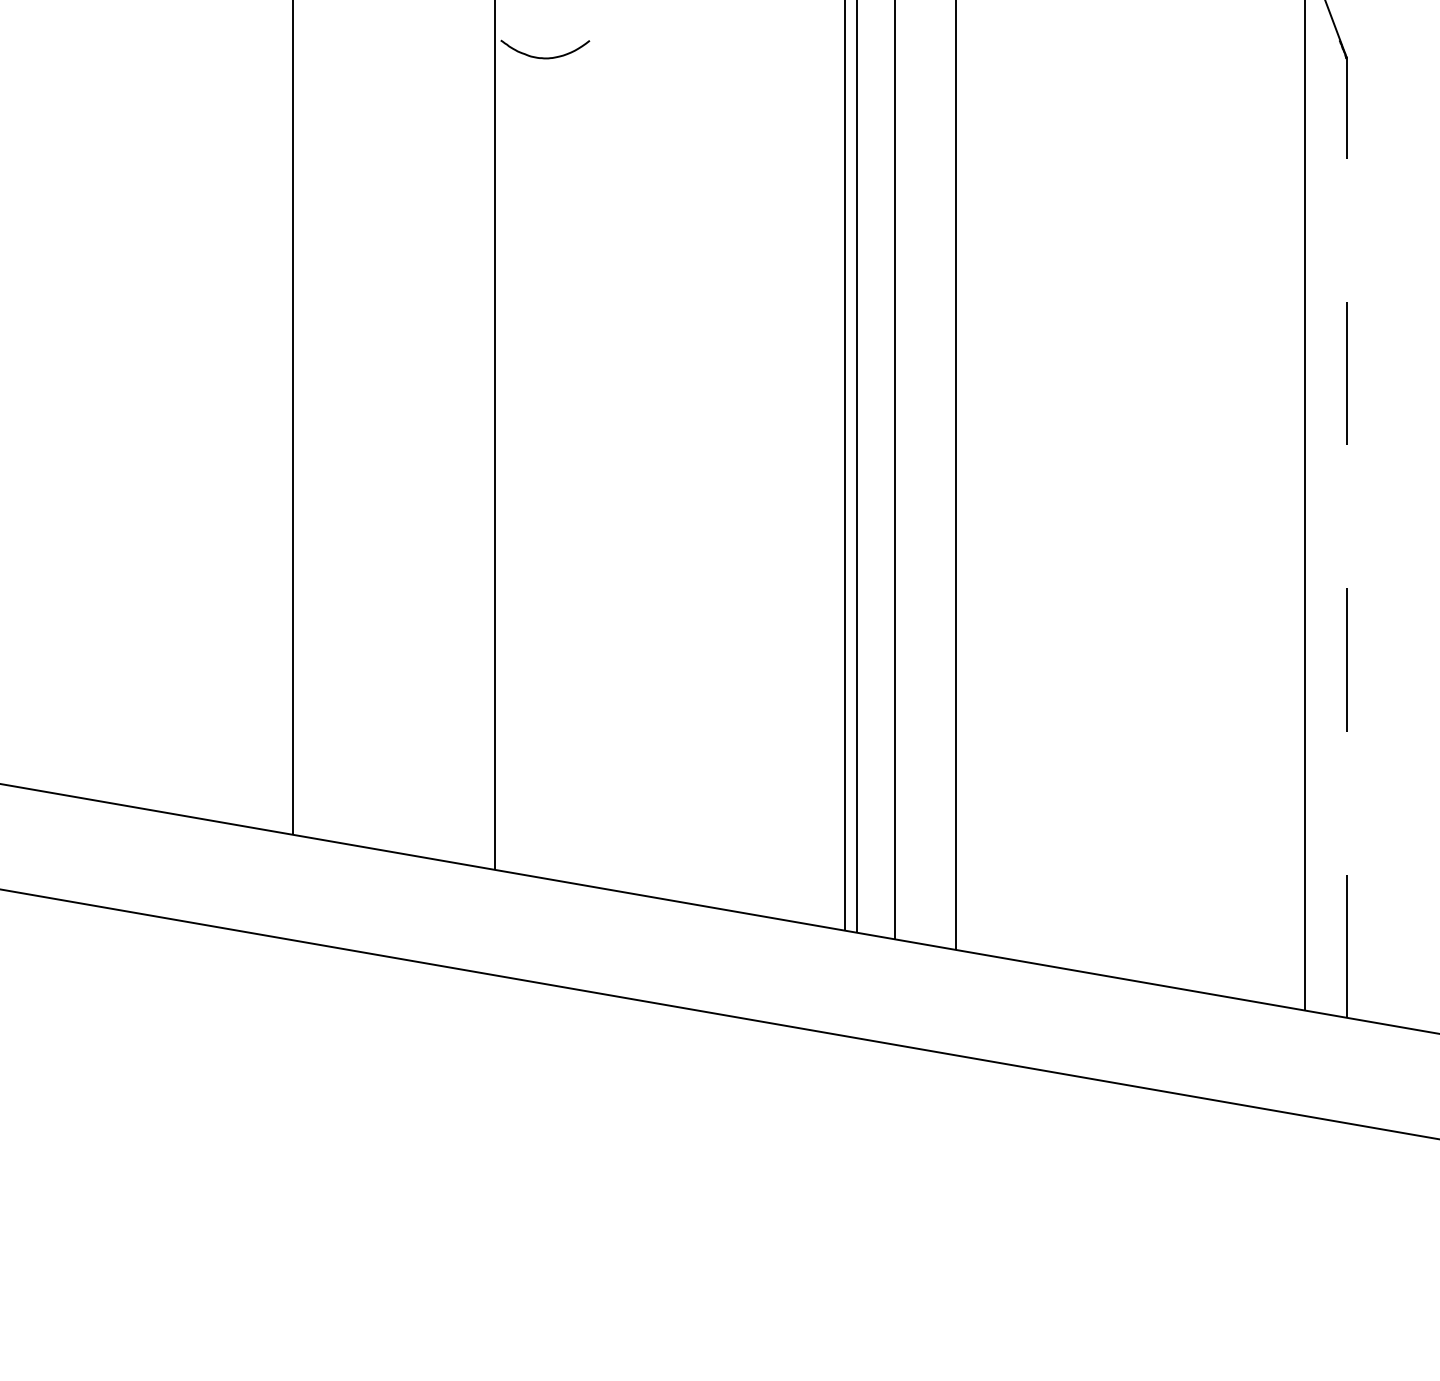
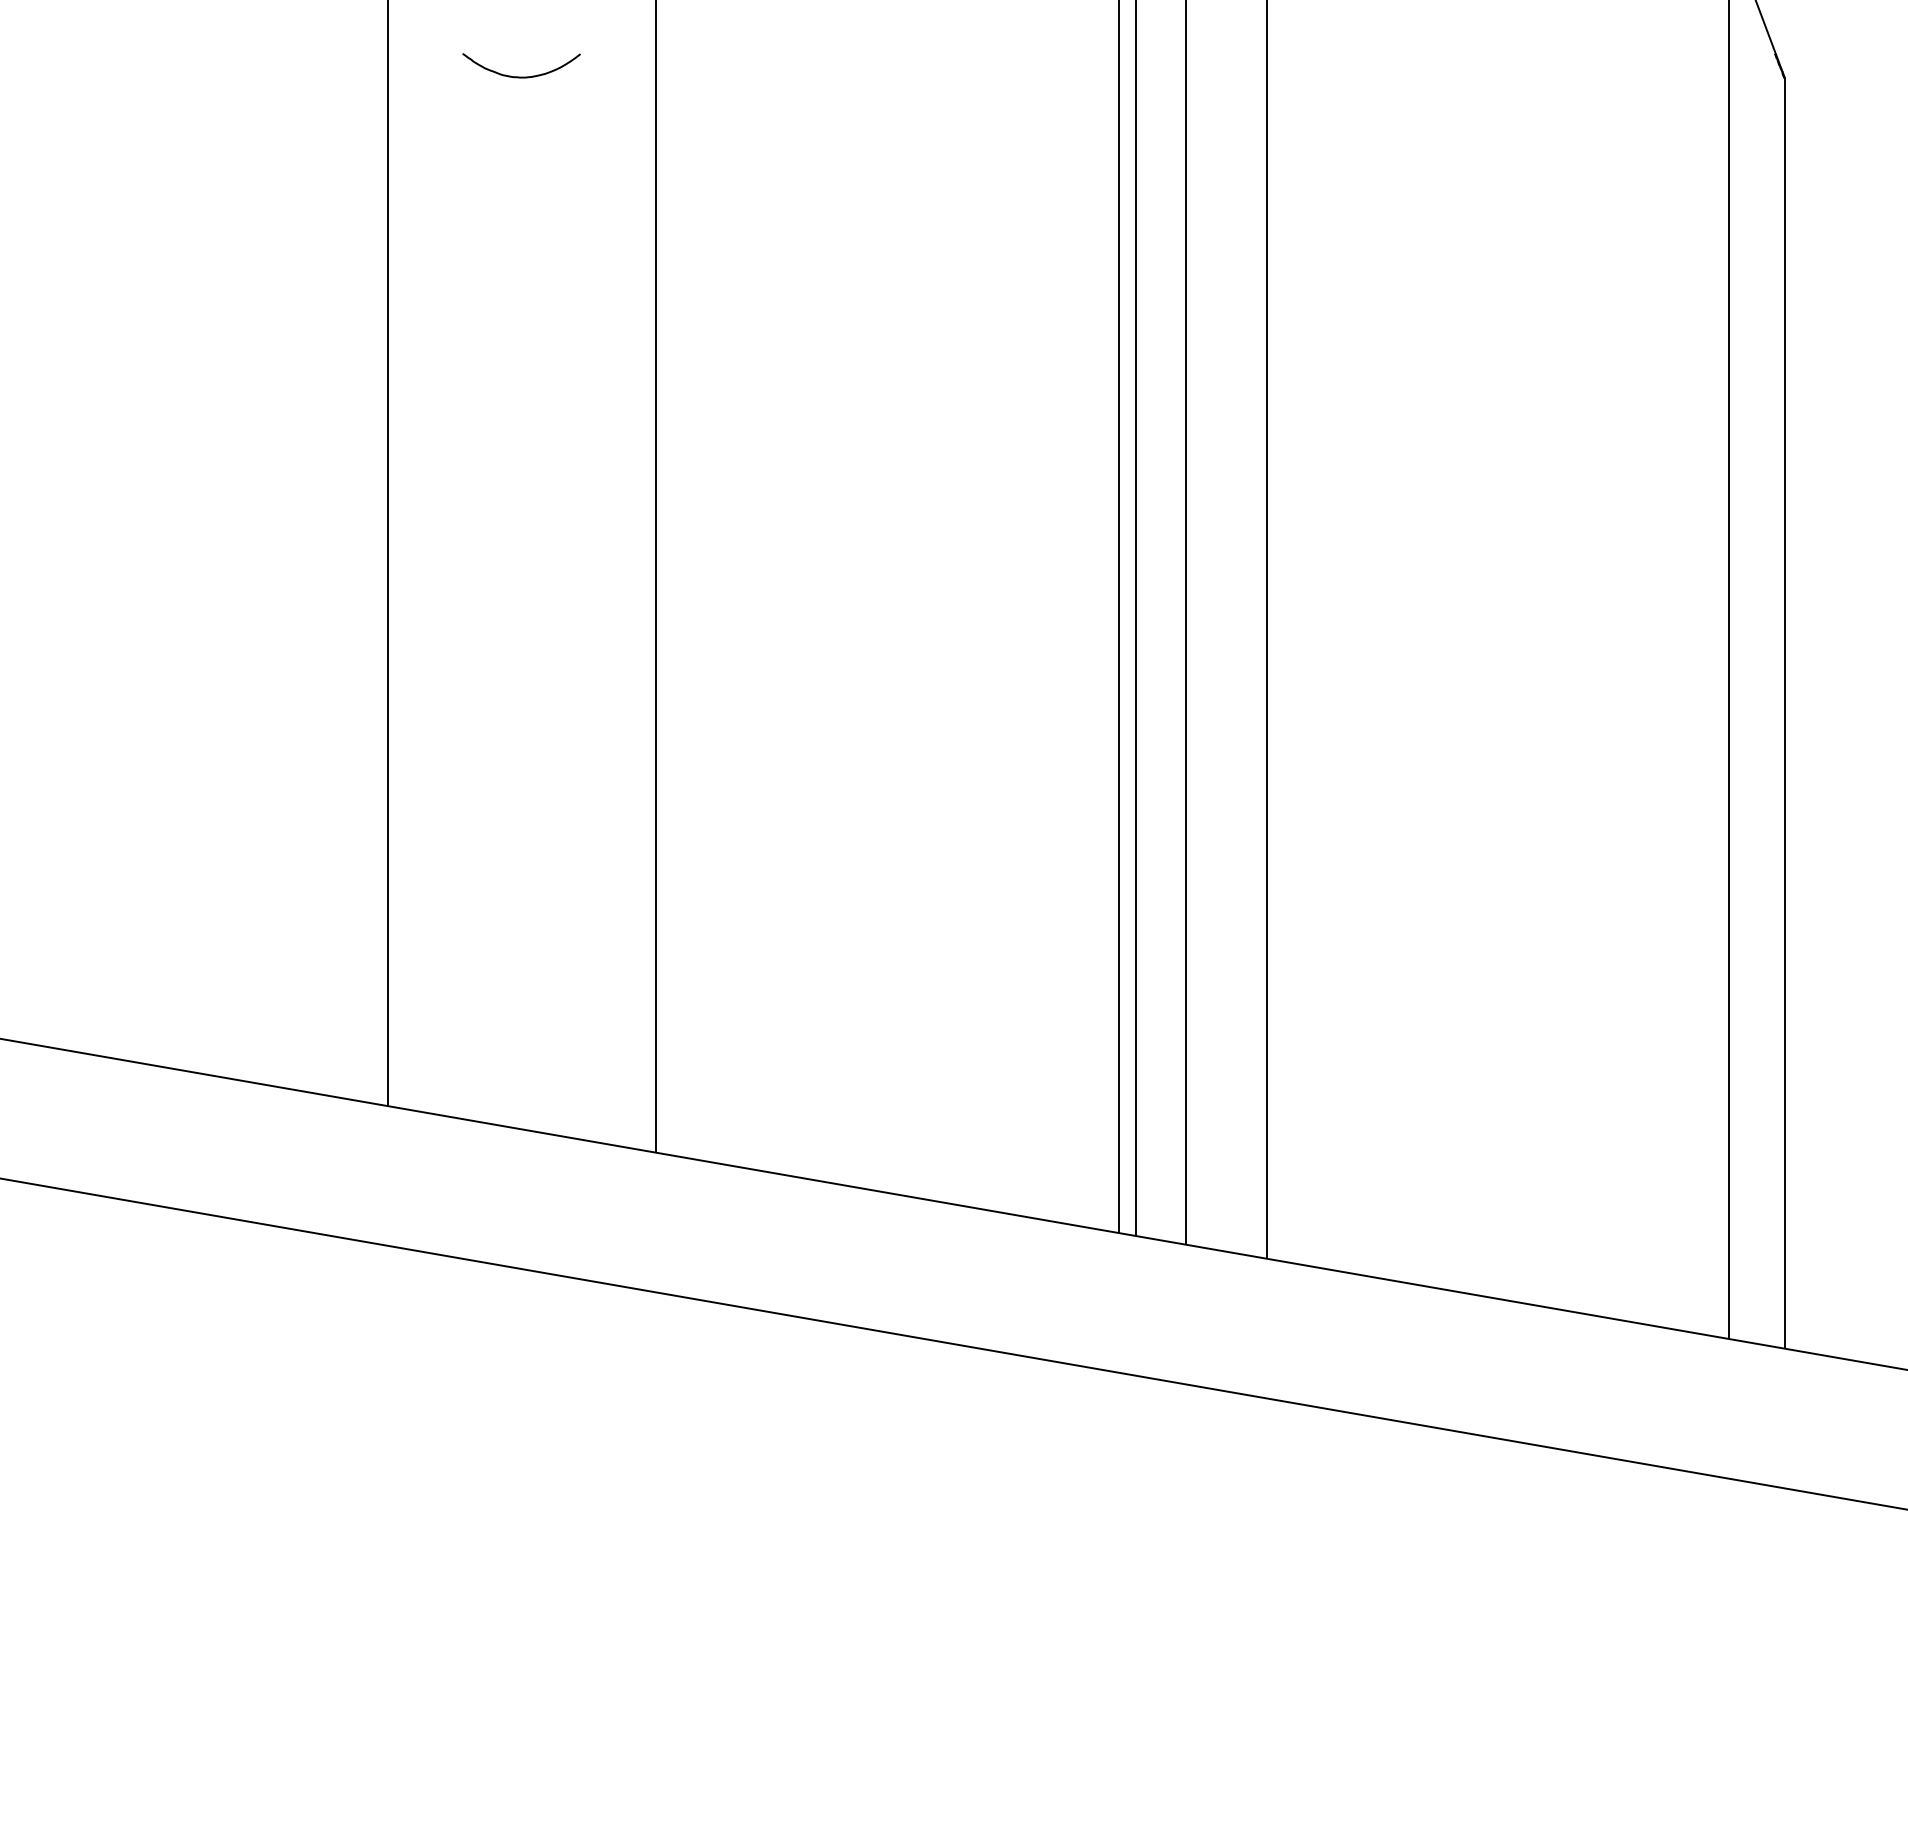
curve: (545, 57) -> (521, 76), moved
line: (1346, 538) -> (1784, 713), dashed -> solid

